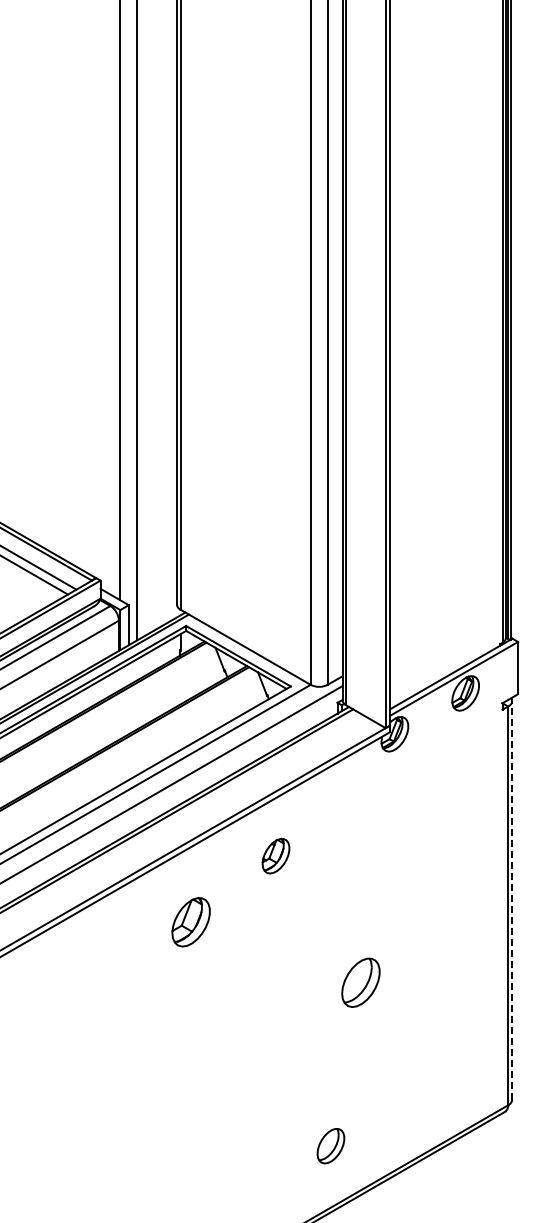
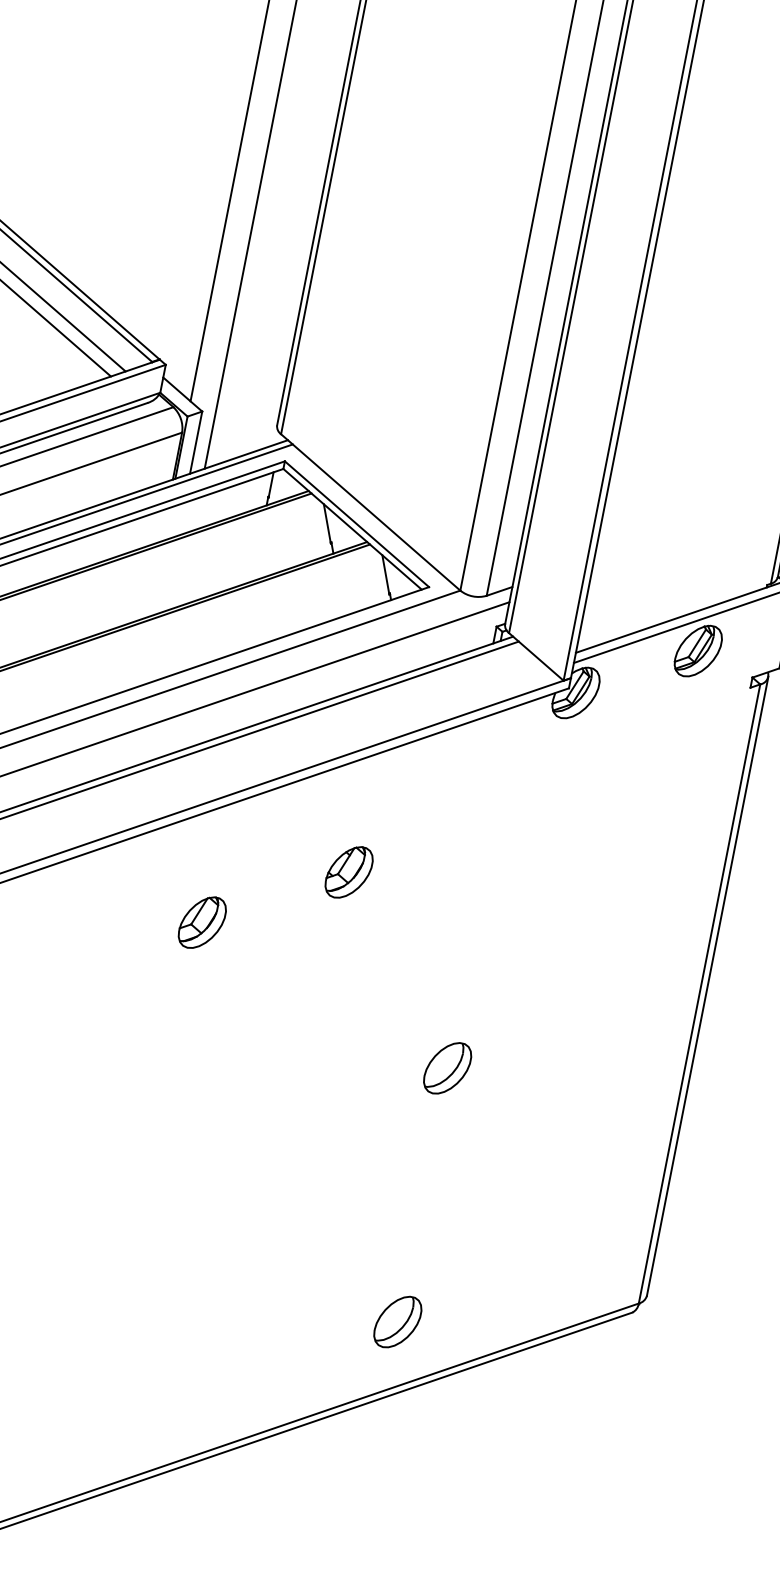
part: (275, 855) -> (348, 871), moved
line: (512, 899) -> (708, 985), dashed -> solid
part: (190, 921) -> (201, 921), size x0.71
part: (360, 982) -> (446, 1067), size x0.71
part: (330, 1146) -> (397, 1322), moved

